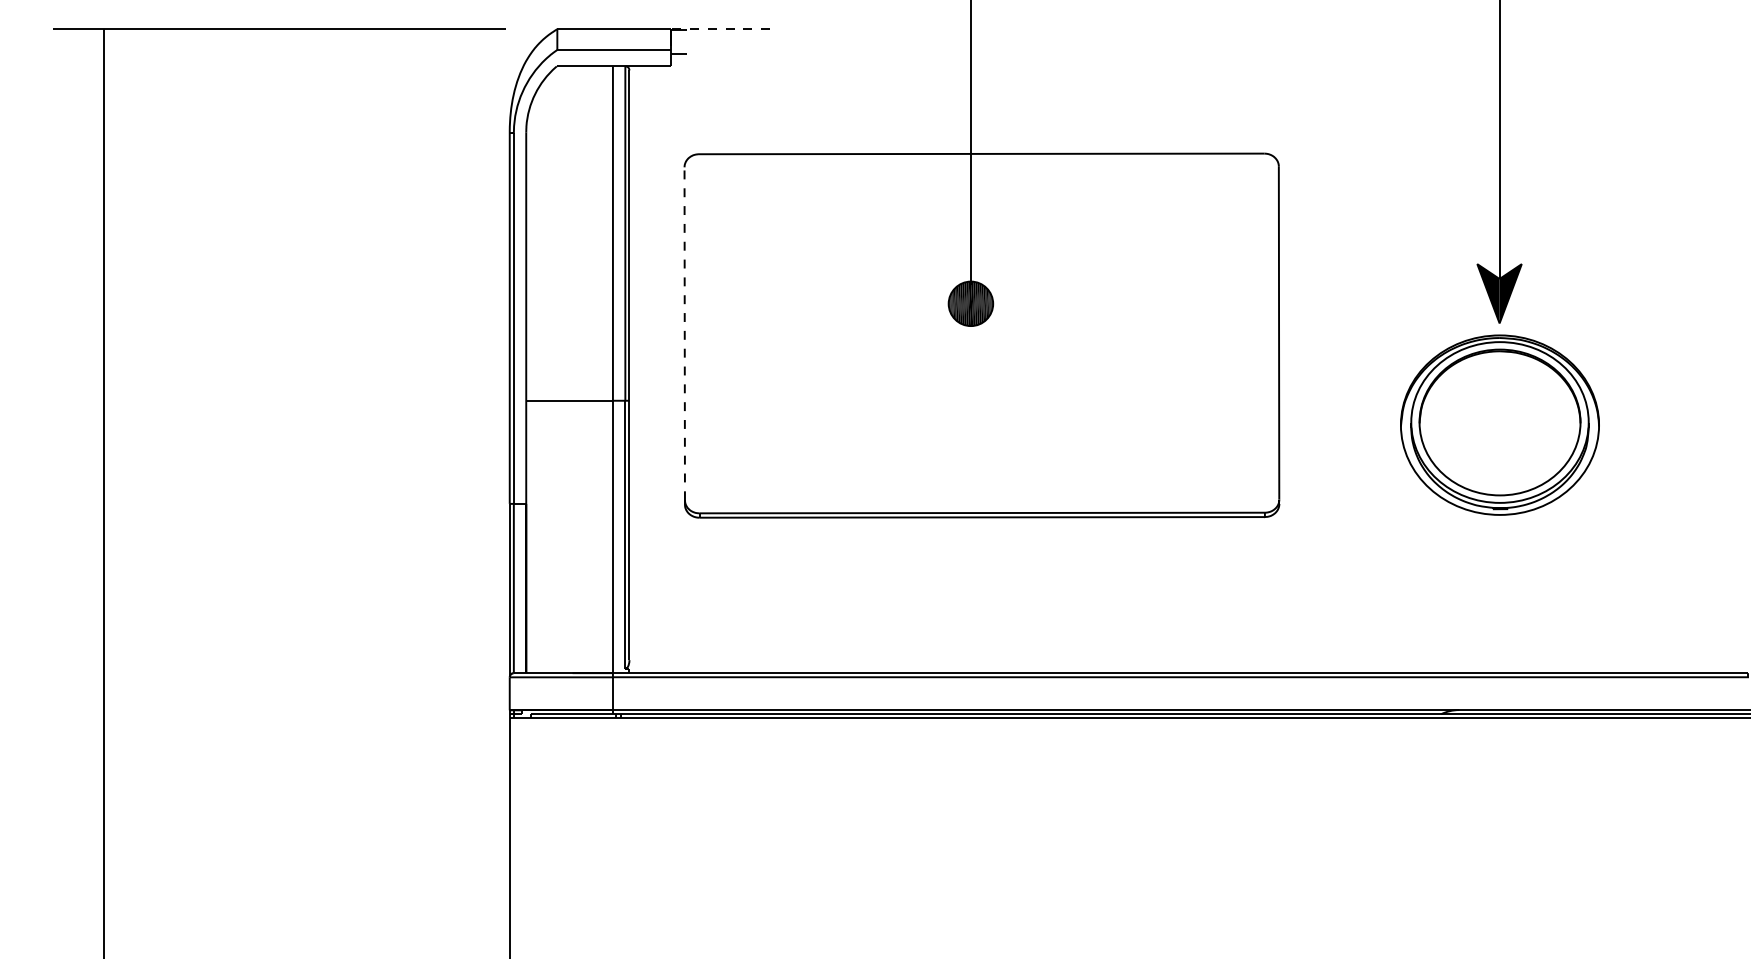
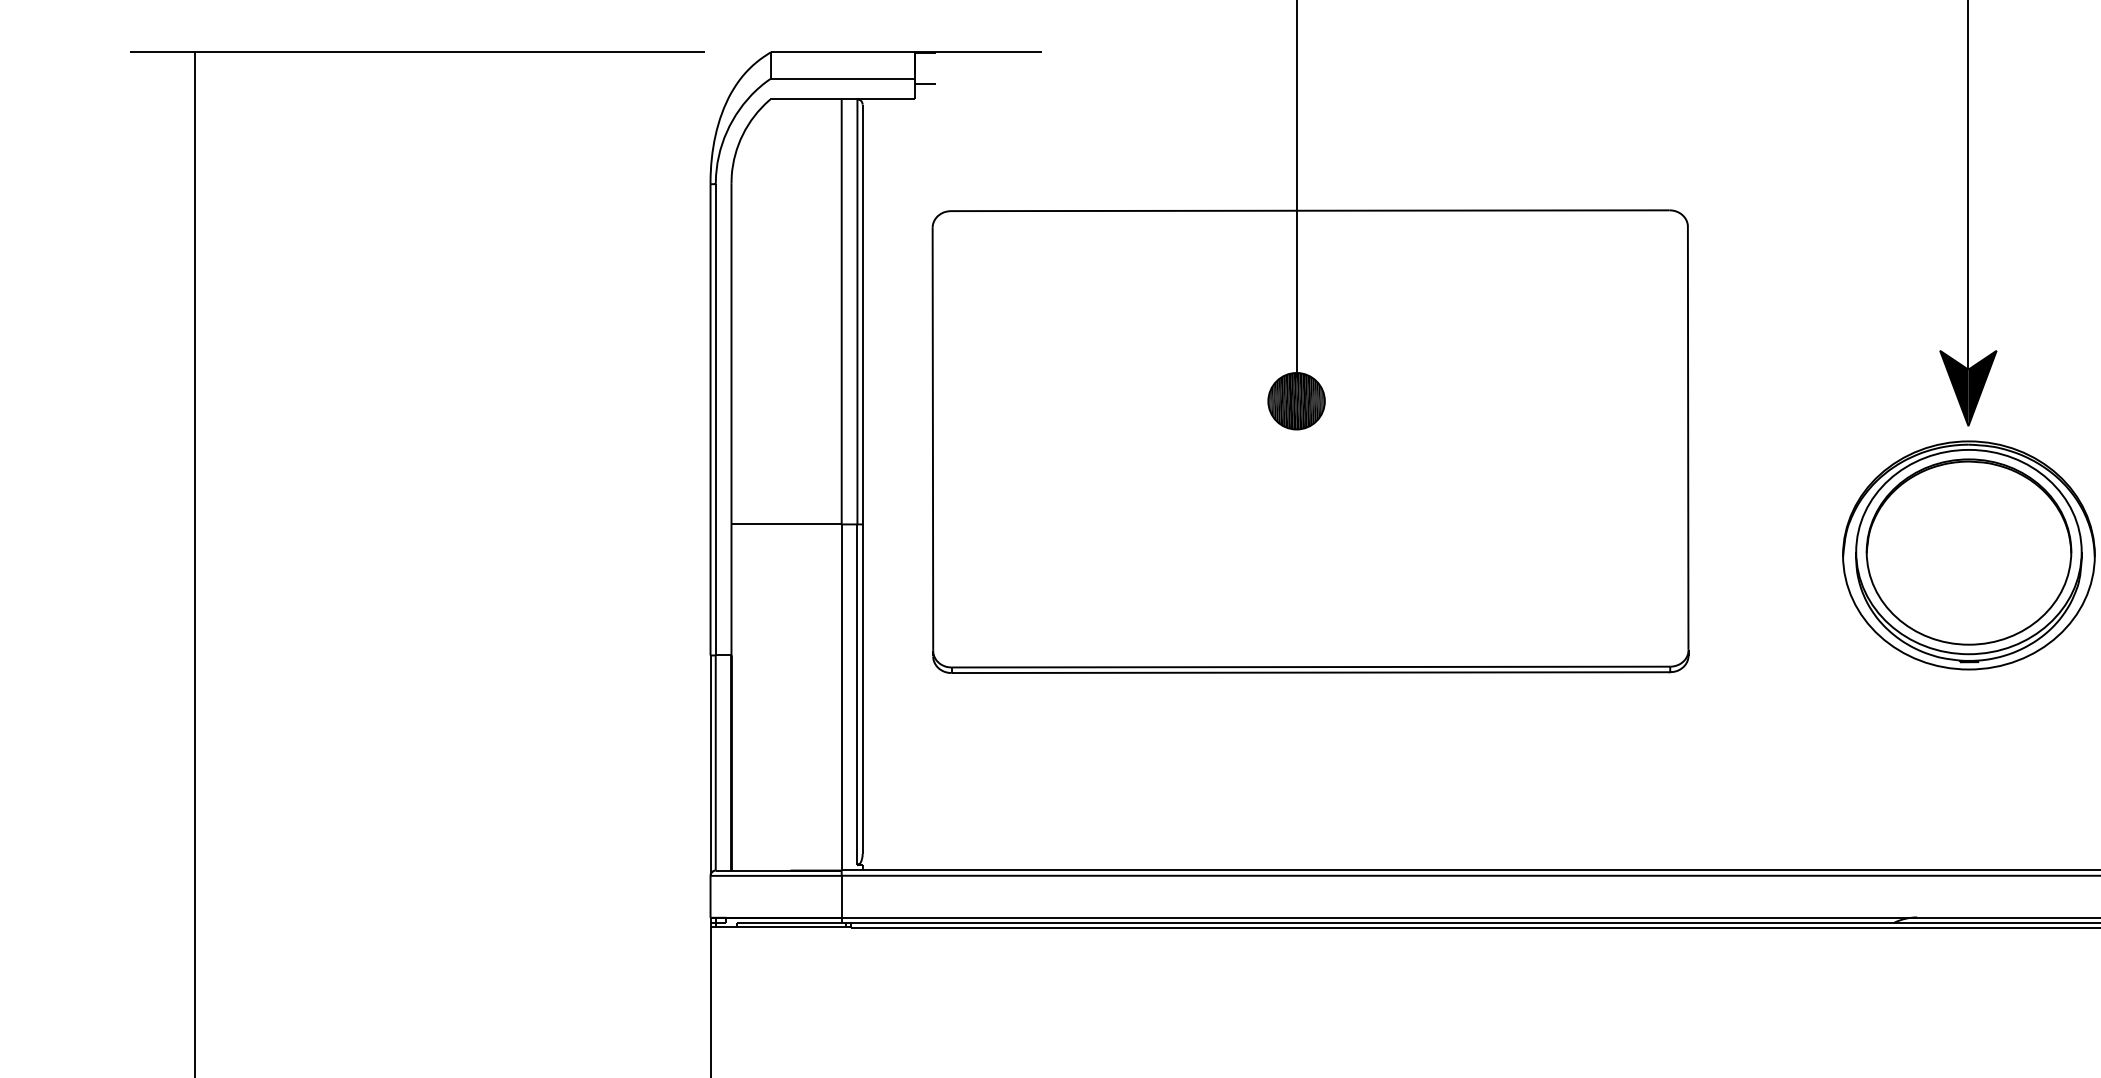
line: (720, 28) -> (978, 51), dashed -> solid
line: (684, 333) -> (932, 438), dashed -> solid

